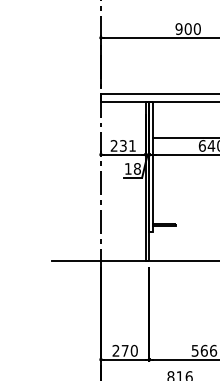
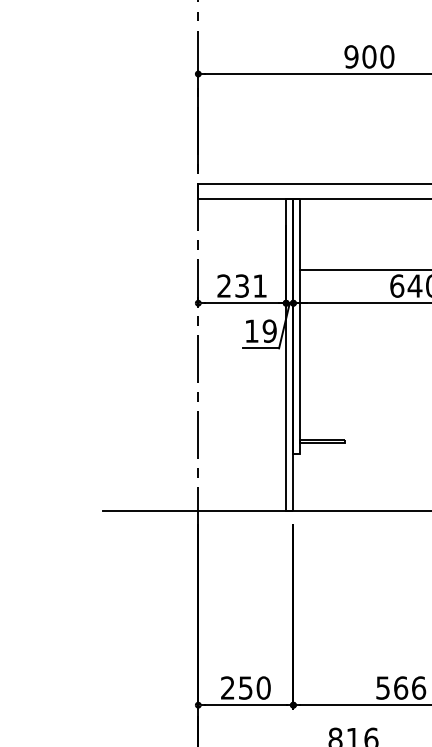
text: (136, 168) -> (267, 330), 18 -> 19
text: (124, 350) -> (244, 687), 270 -> 250

